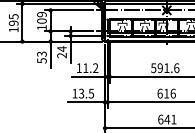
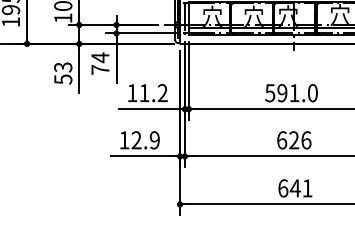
text: (61, 55) -> (99, 69), 24 -> 74
text: (176, 67) -> (312, 91), 591.6 -> 591.0
text: (86, 93) -> (145, 140), 13.5 -> 12.9
text: (166, 93) -> (293, 140), 616 -> 626

